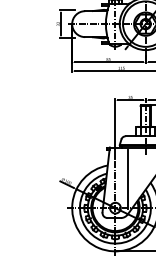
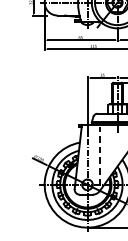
line: (128, 179) -> (100, 156), solid -> dashed

